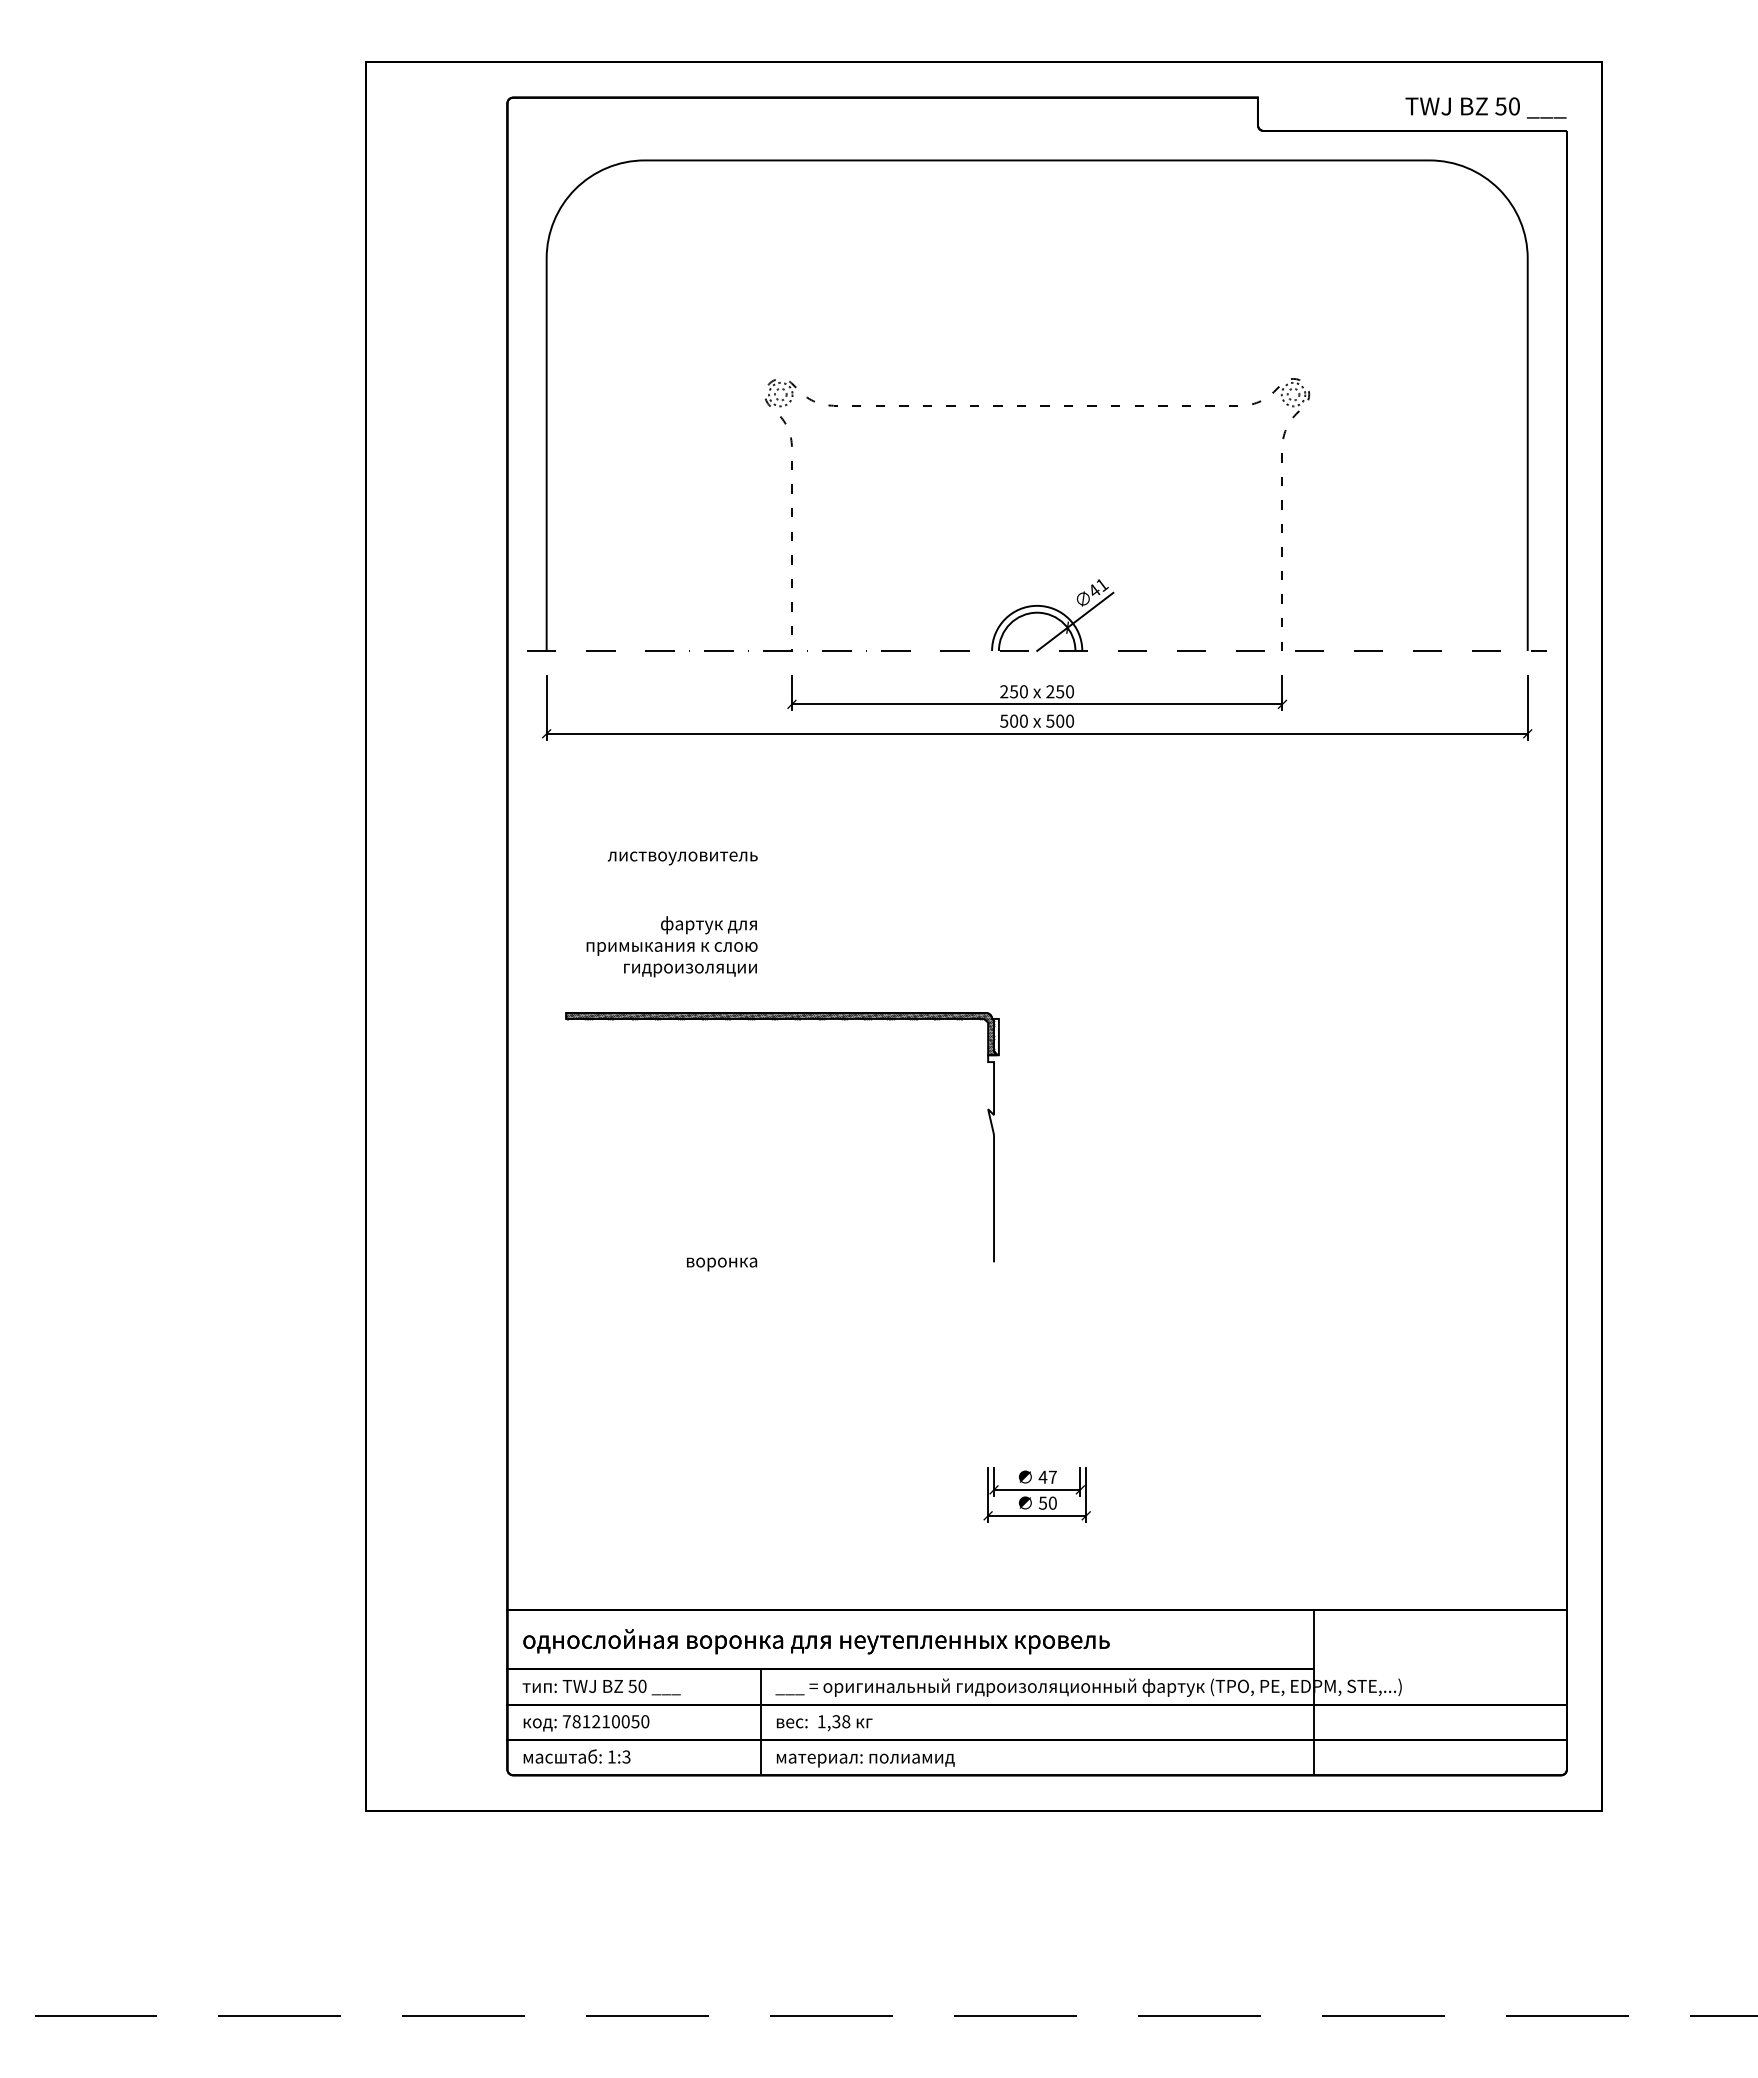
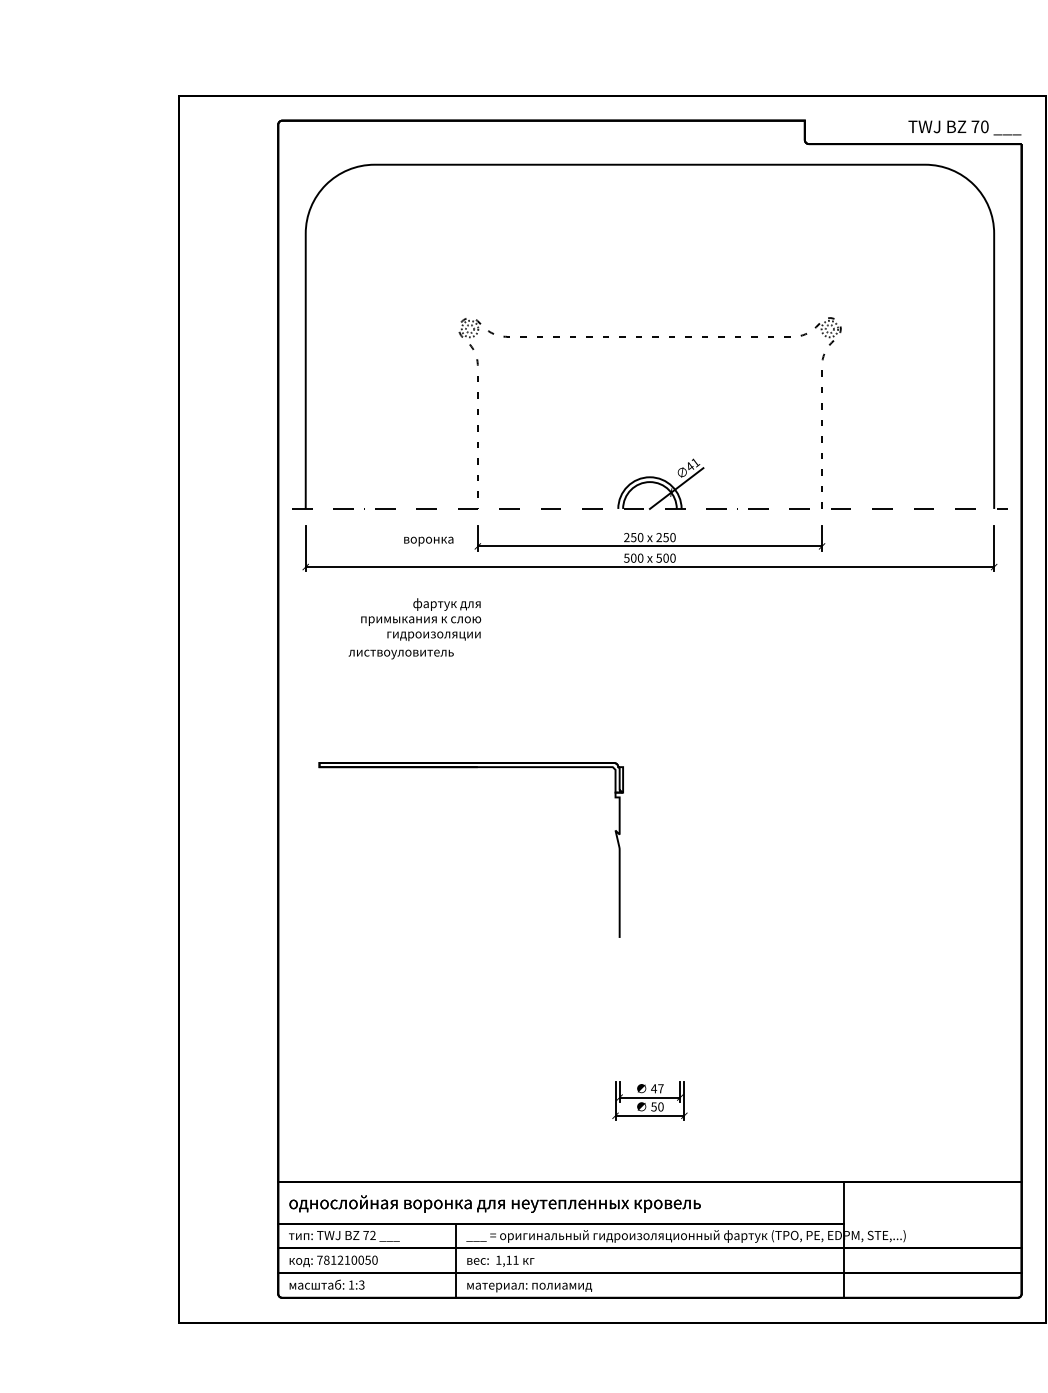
text: (1500, 106) -> (975, 126), 50 -> 70
text: (671, 946) -> (420, 619), moved
hatch: (780, 1033) -> (469, 777), removed
text: (722, 1264) -> (429, 541), moved
text: (637, 1685) -> (369, 1234), 50 -> 72
text: (841, 1721) -> (512, 1260), 1,38 -> 1,11

